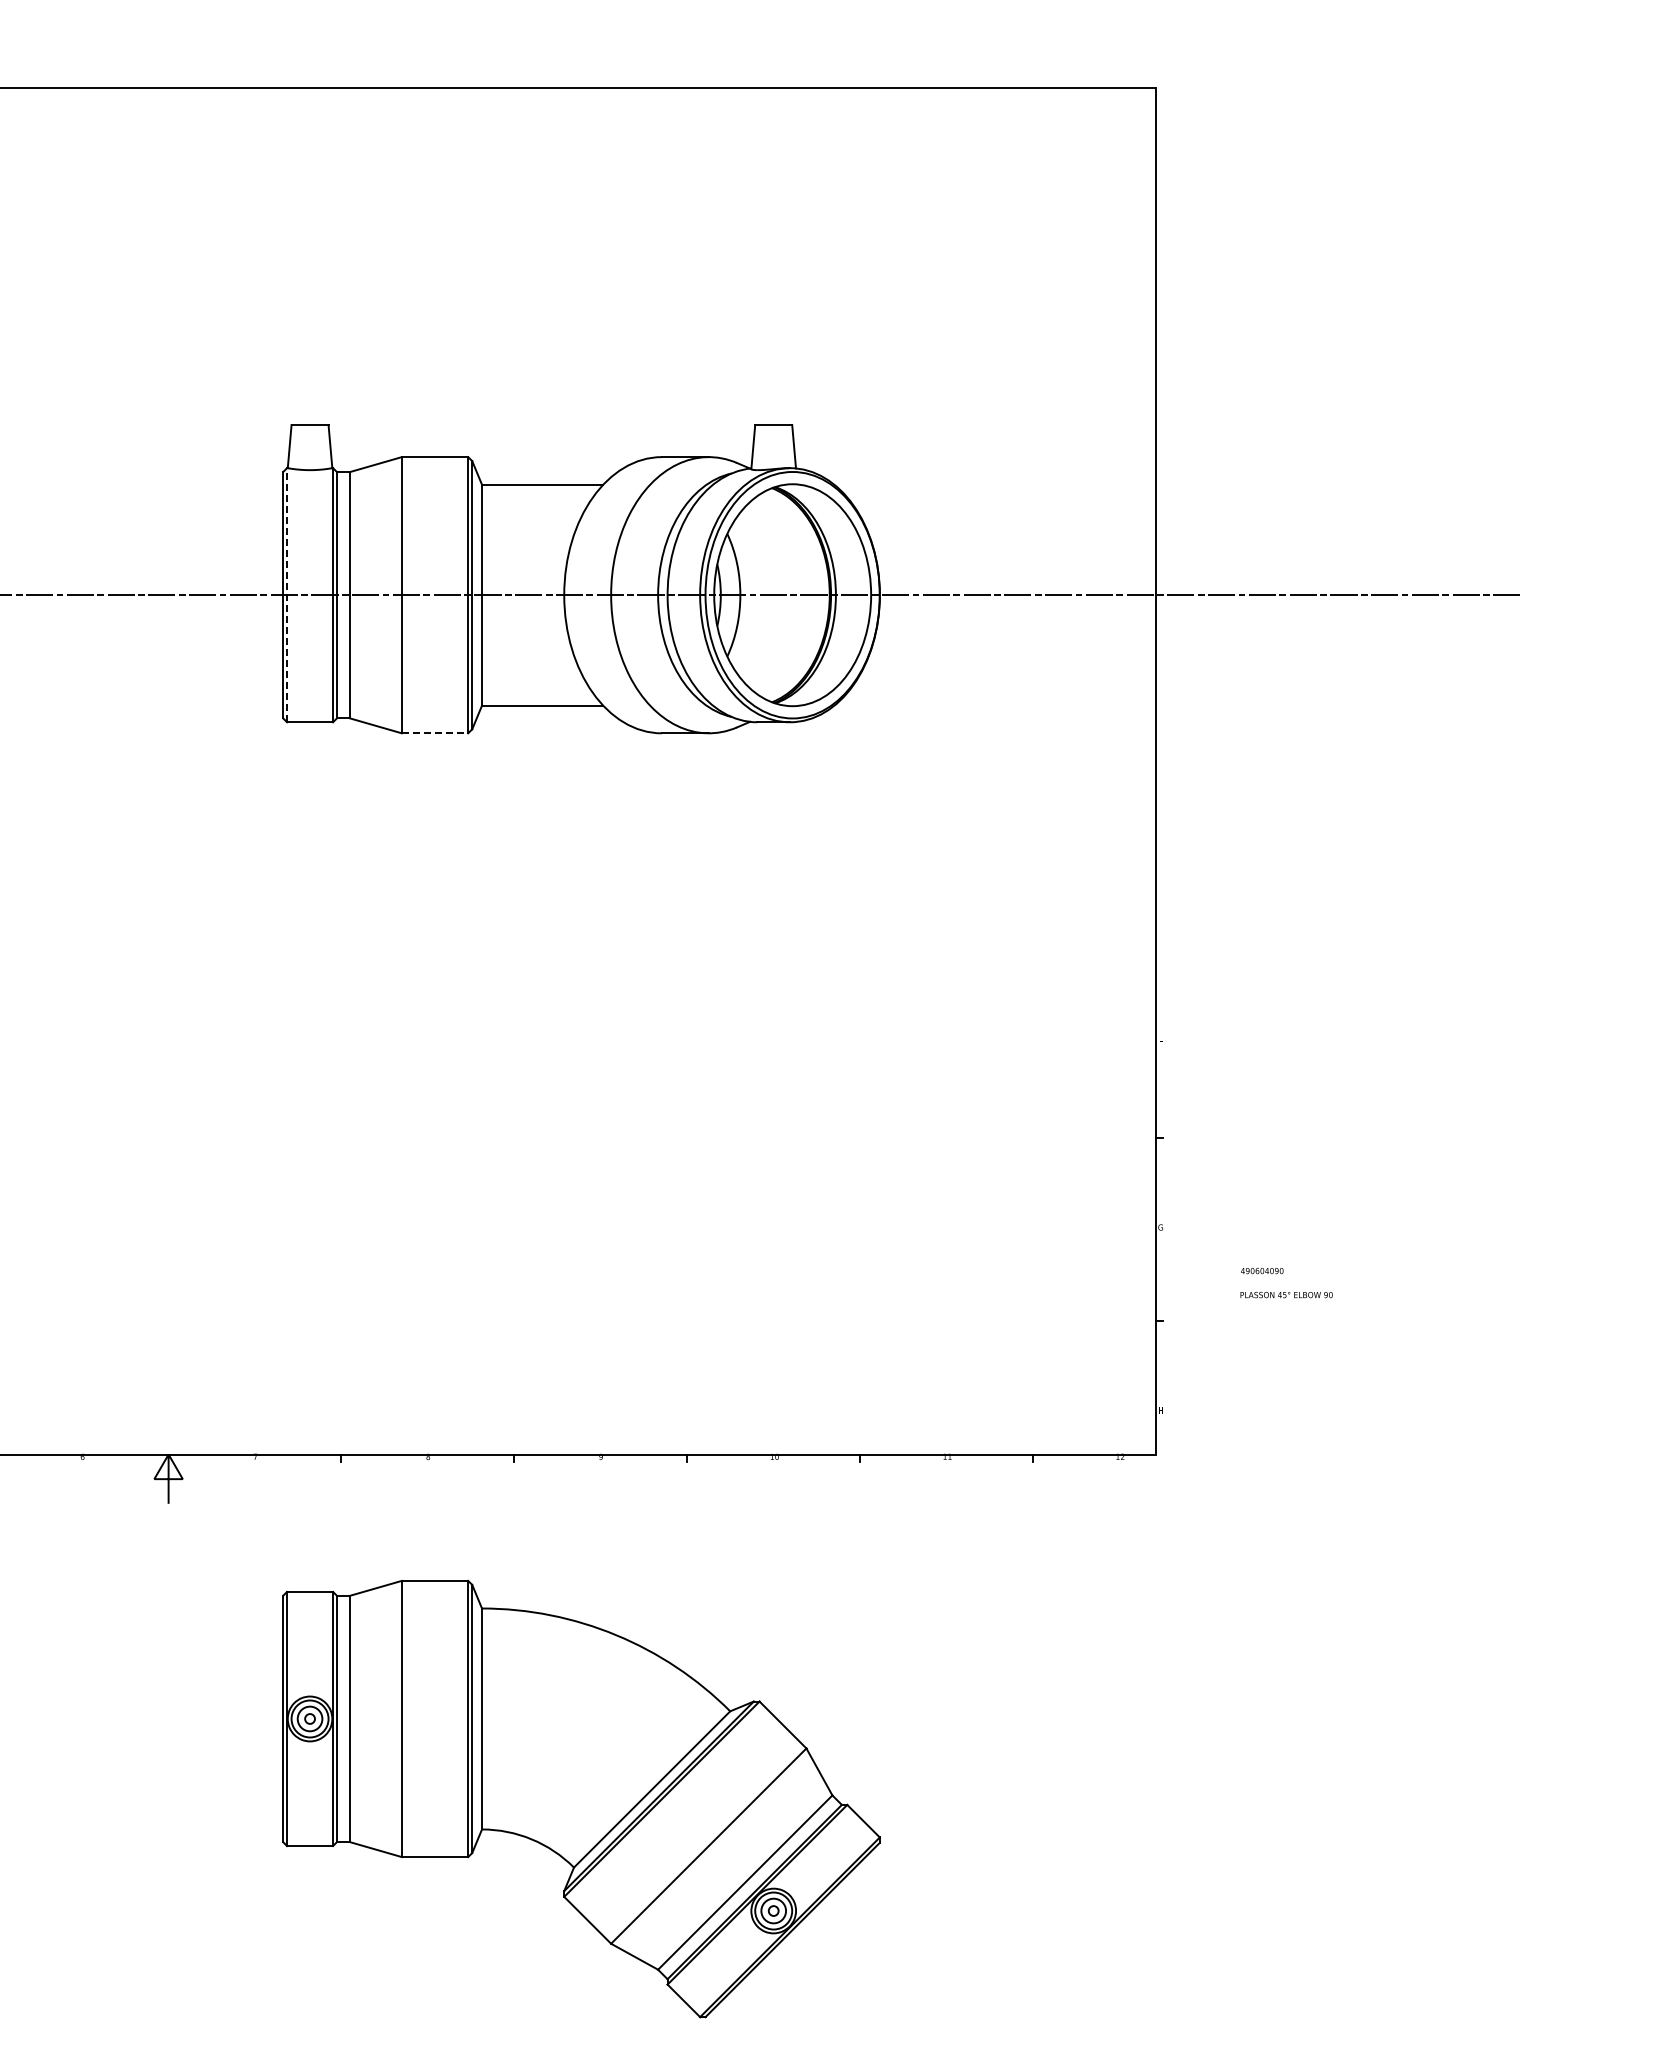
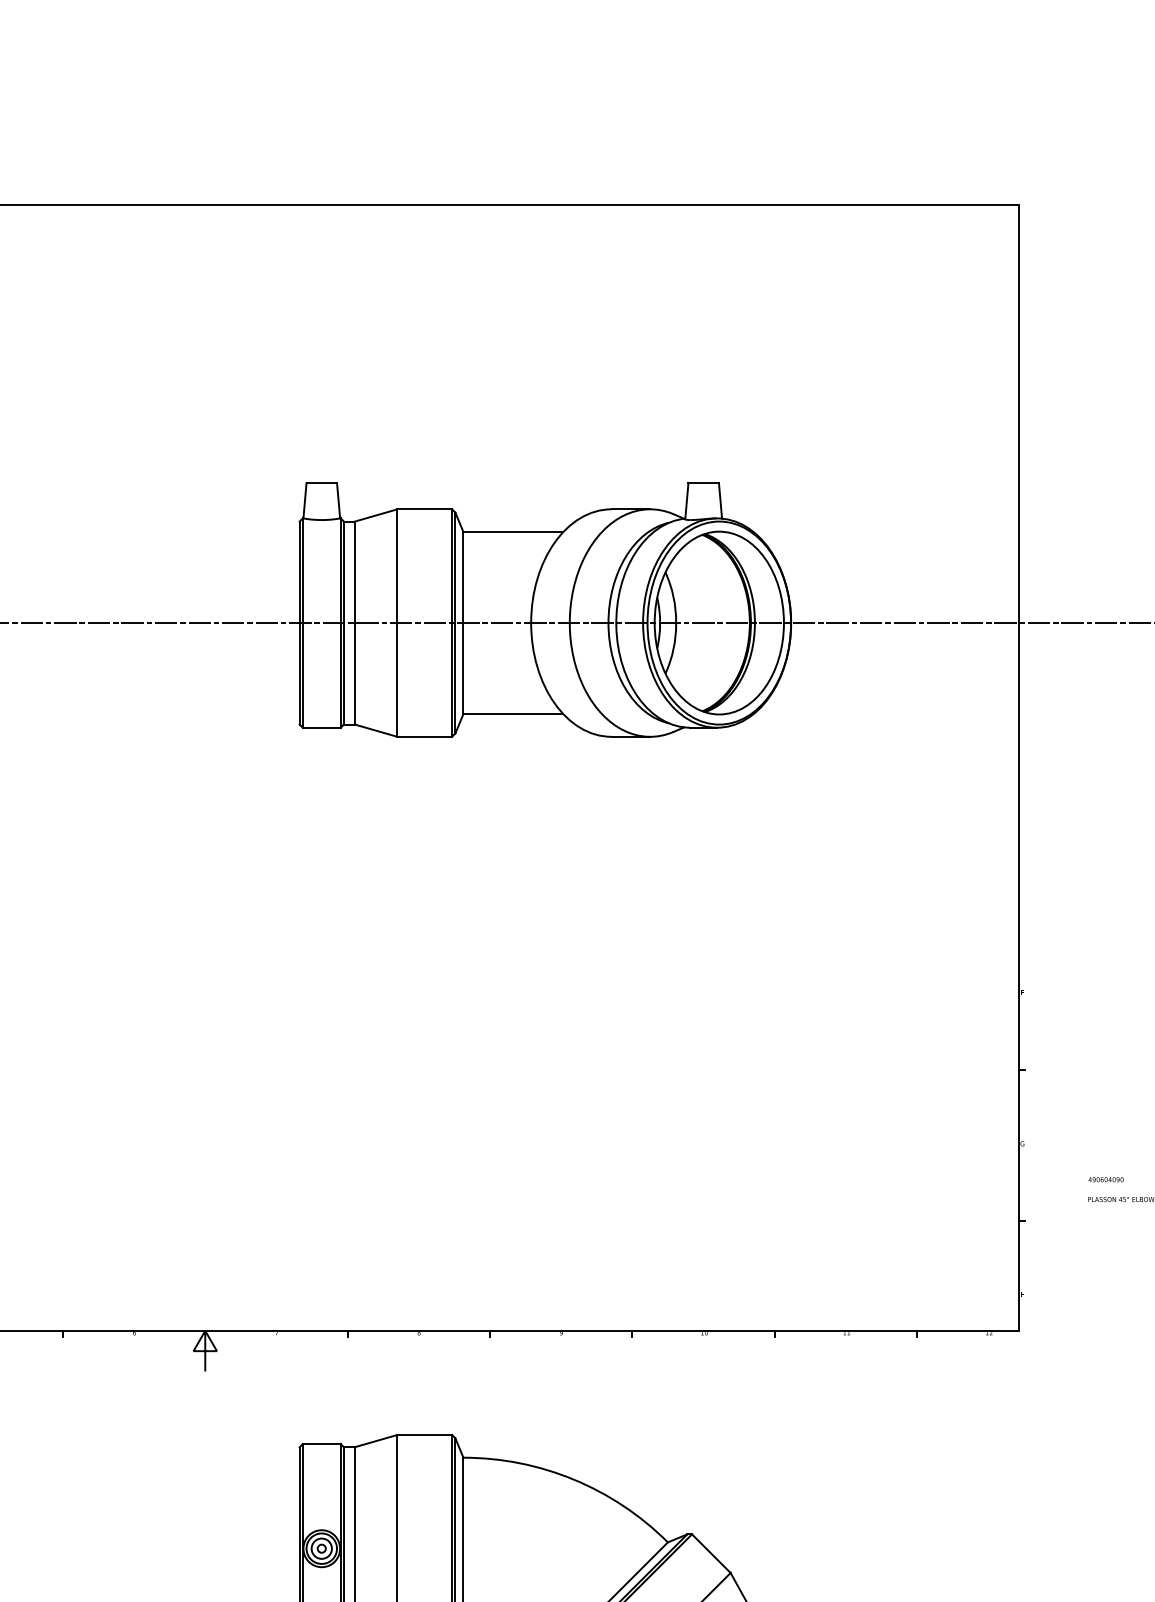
line: (287, 594) -> (303, 622), dashed -> solid
line: (435, 733) -> (425, 736), dashed -> solid

